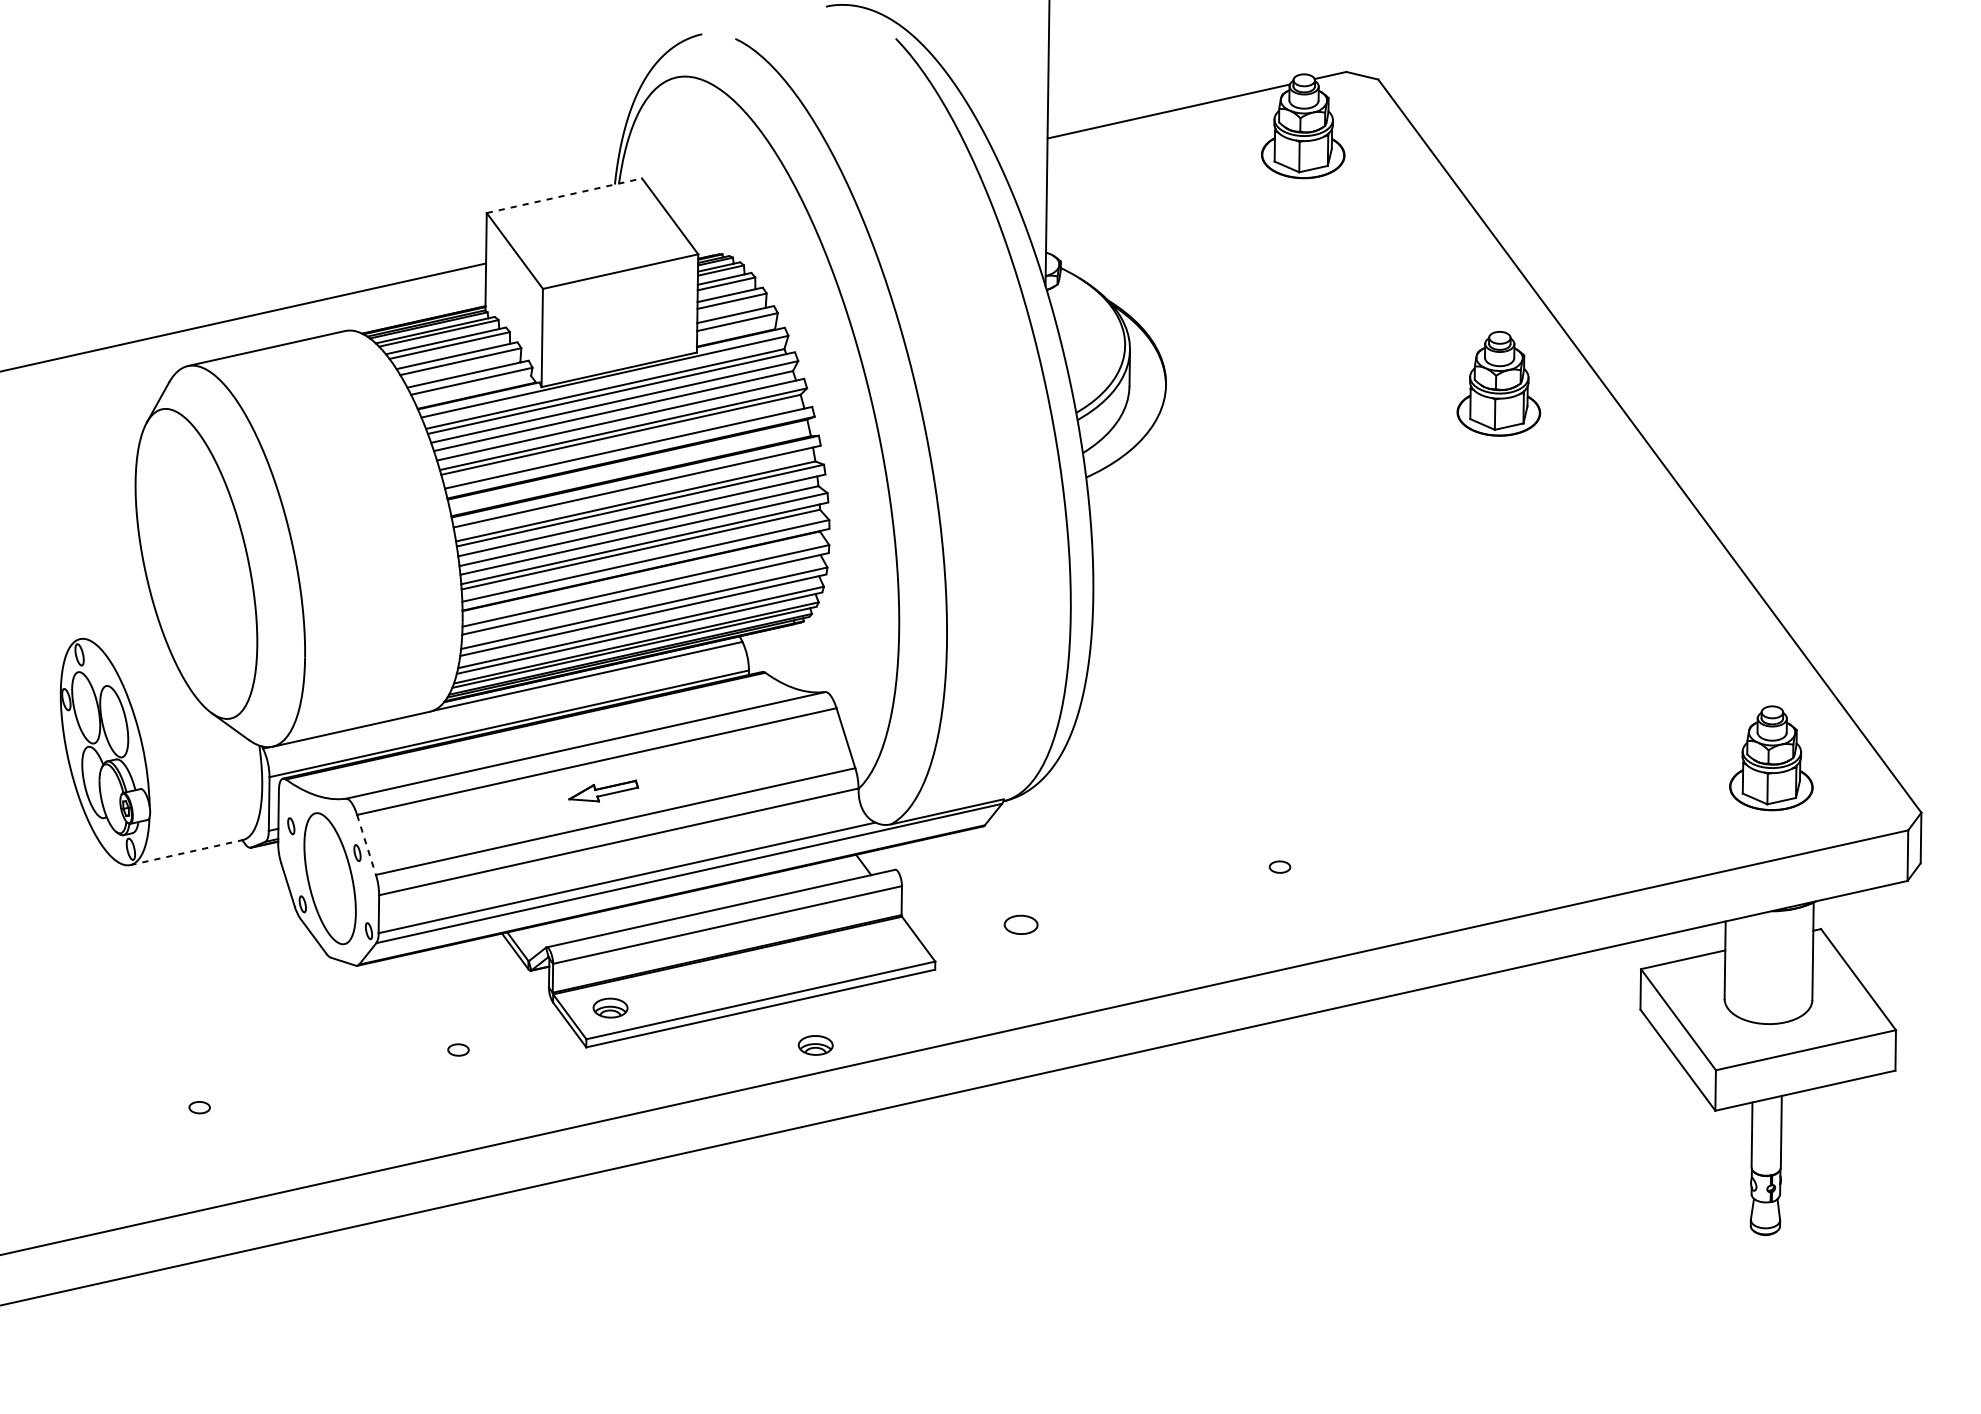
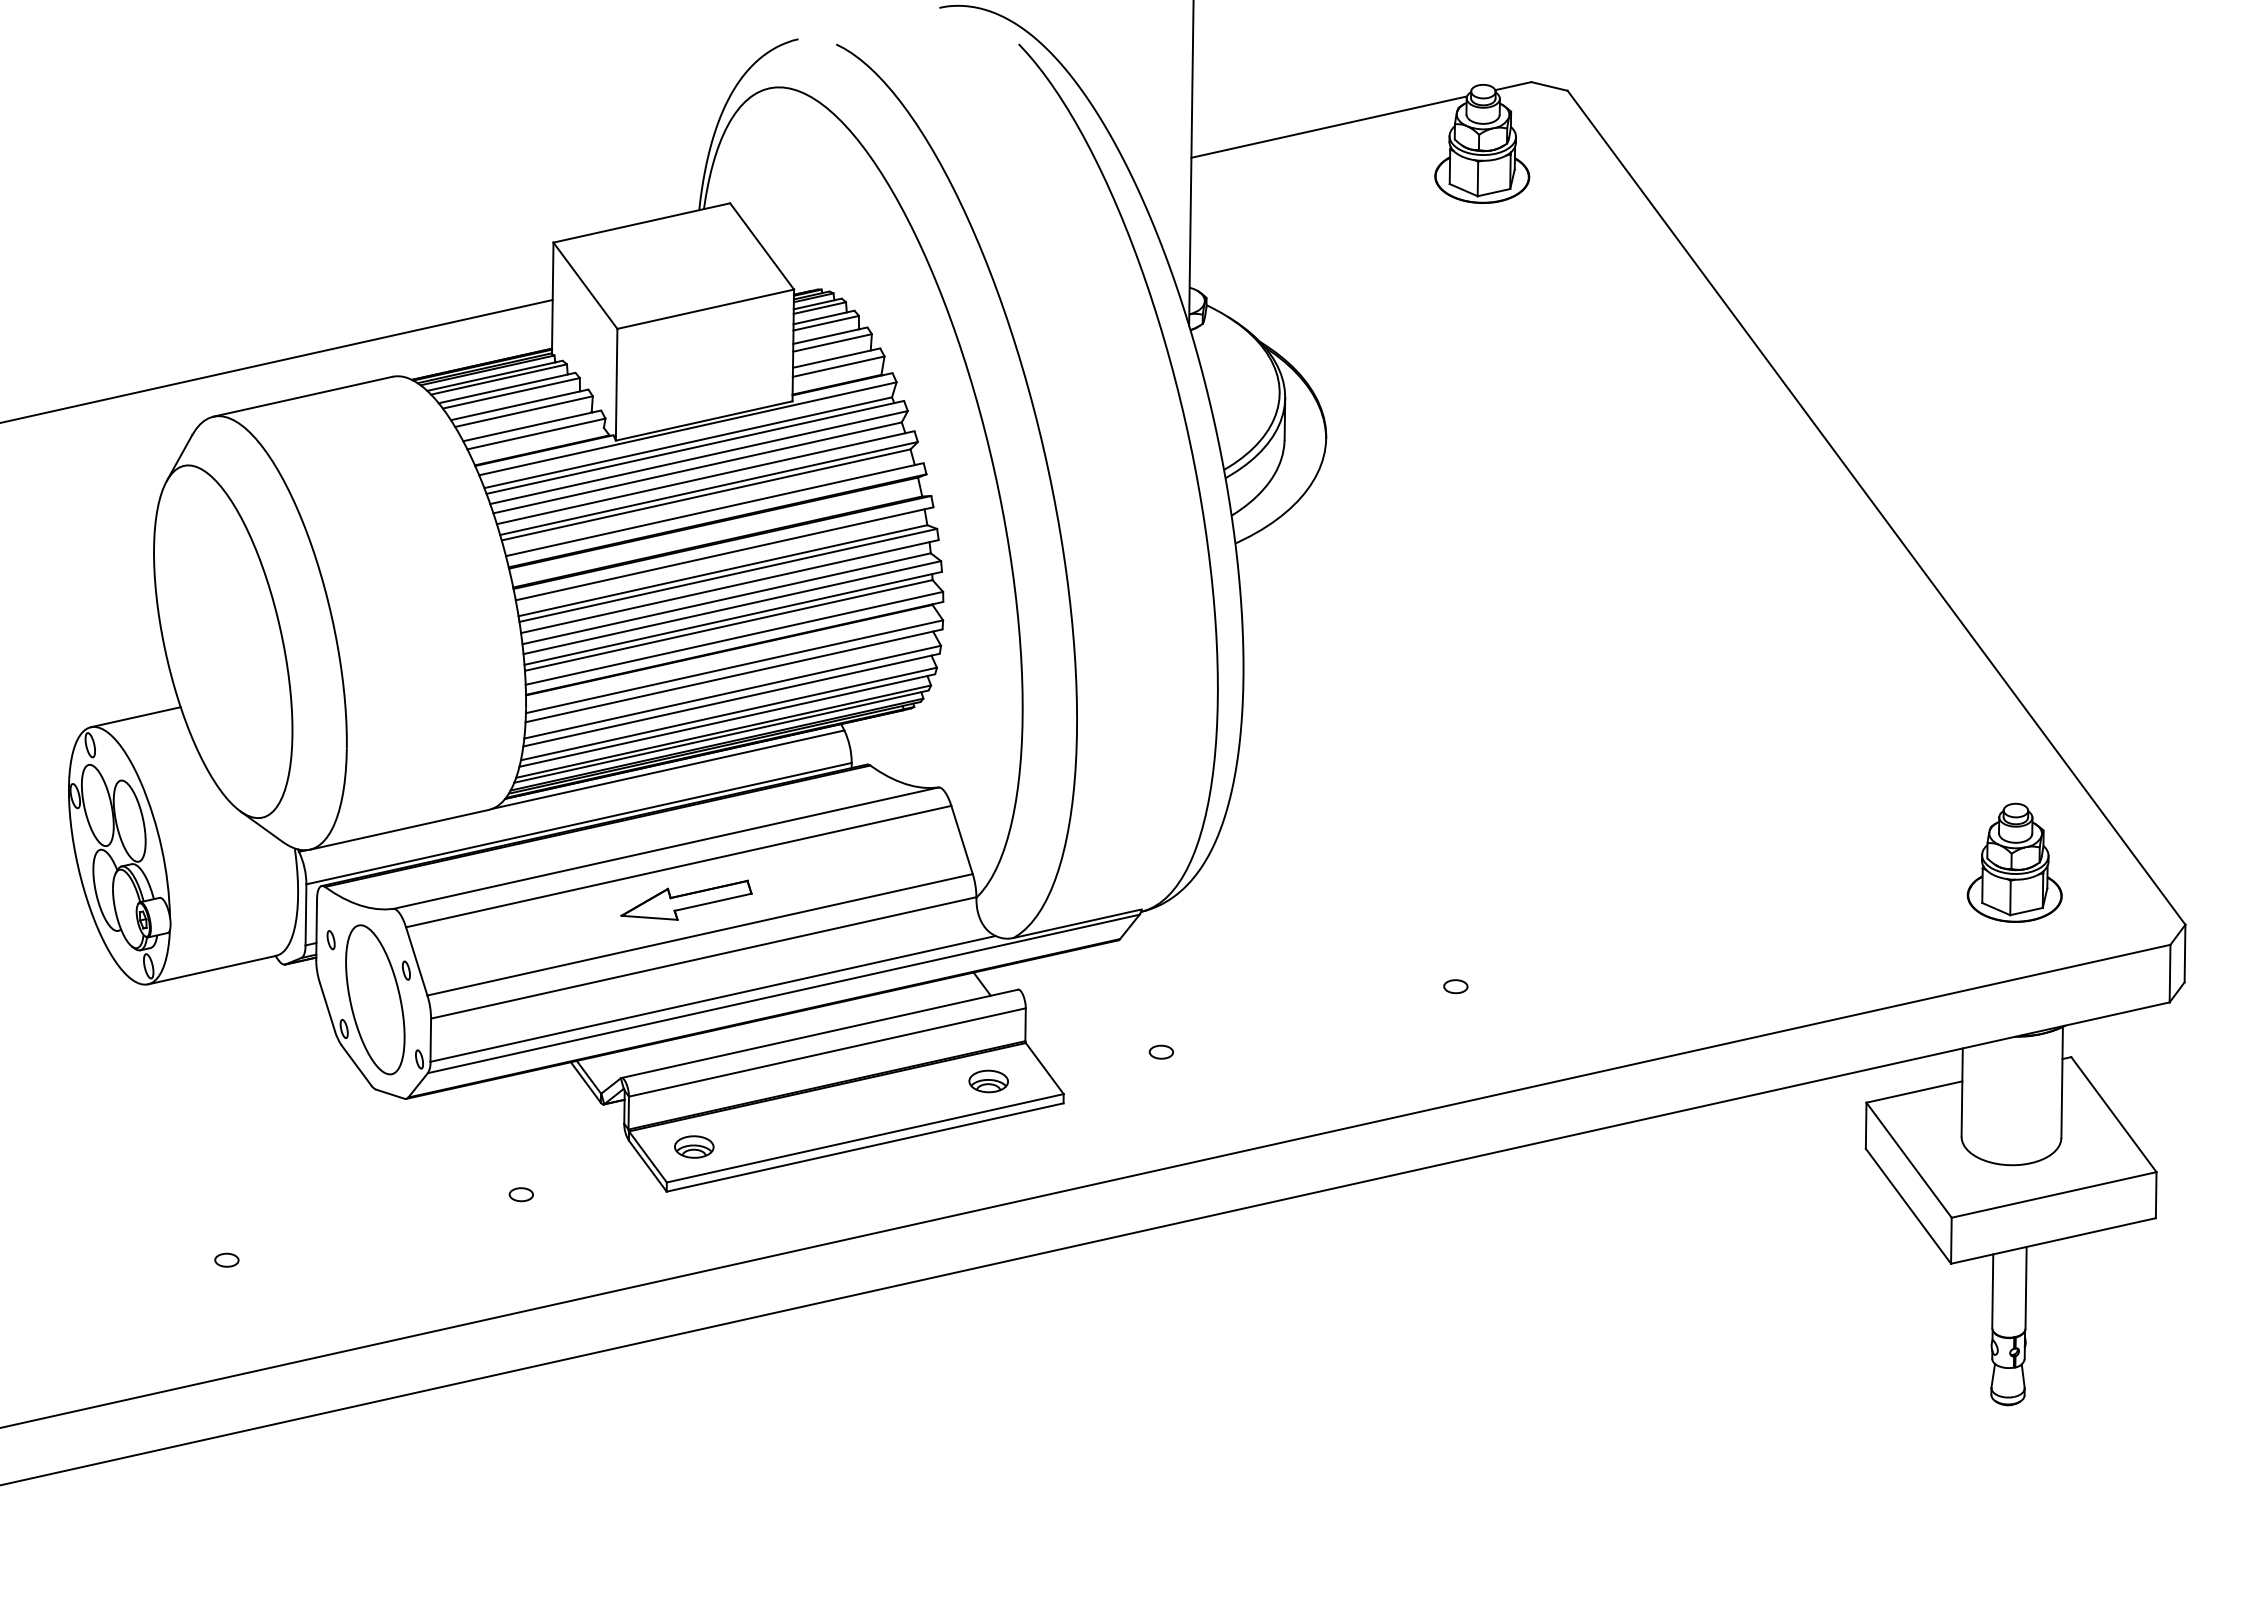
line: (565, 195) -> (642, 222), dashed -> solid
part: (1498, 383) -> (1704, 436), removed
line: (119, 630) -> (135, 717), added
part: (603, 790) -> (686, 899), size x1.67
line: (366, 845) -> (416, 961), dashed -> solid
line: (187, 852) -> (212, 970), dashed -> solid
part: (1021, 924) -> (1161, 1051), size x0.62
part: (815, 1045) -> (988, 1081), moved

